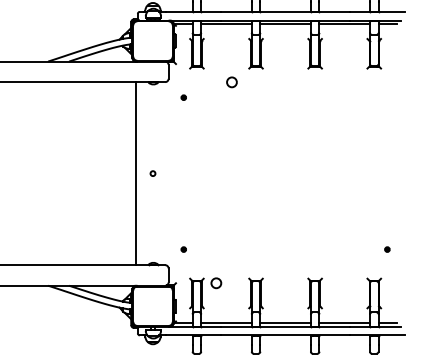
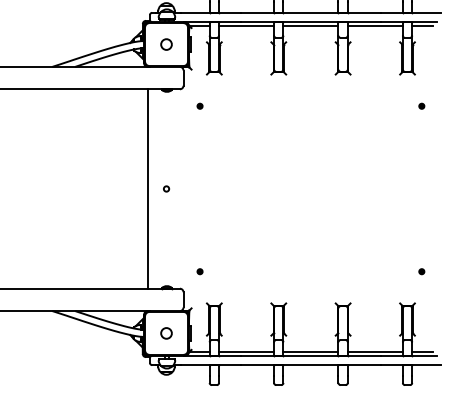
circle: (231, 82) -> (166, 44), moved
part: (387, 96) -> (421, 105), added
circle: (216, 283) -> (166, 333), moved

